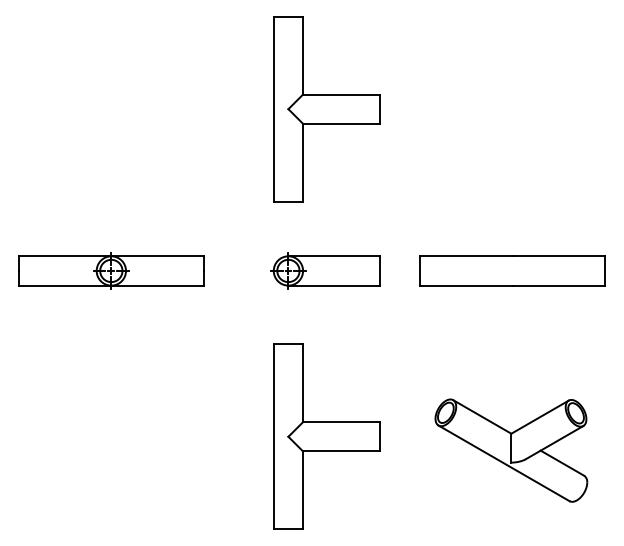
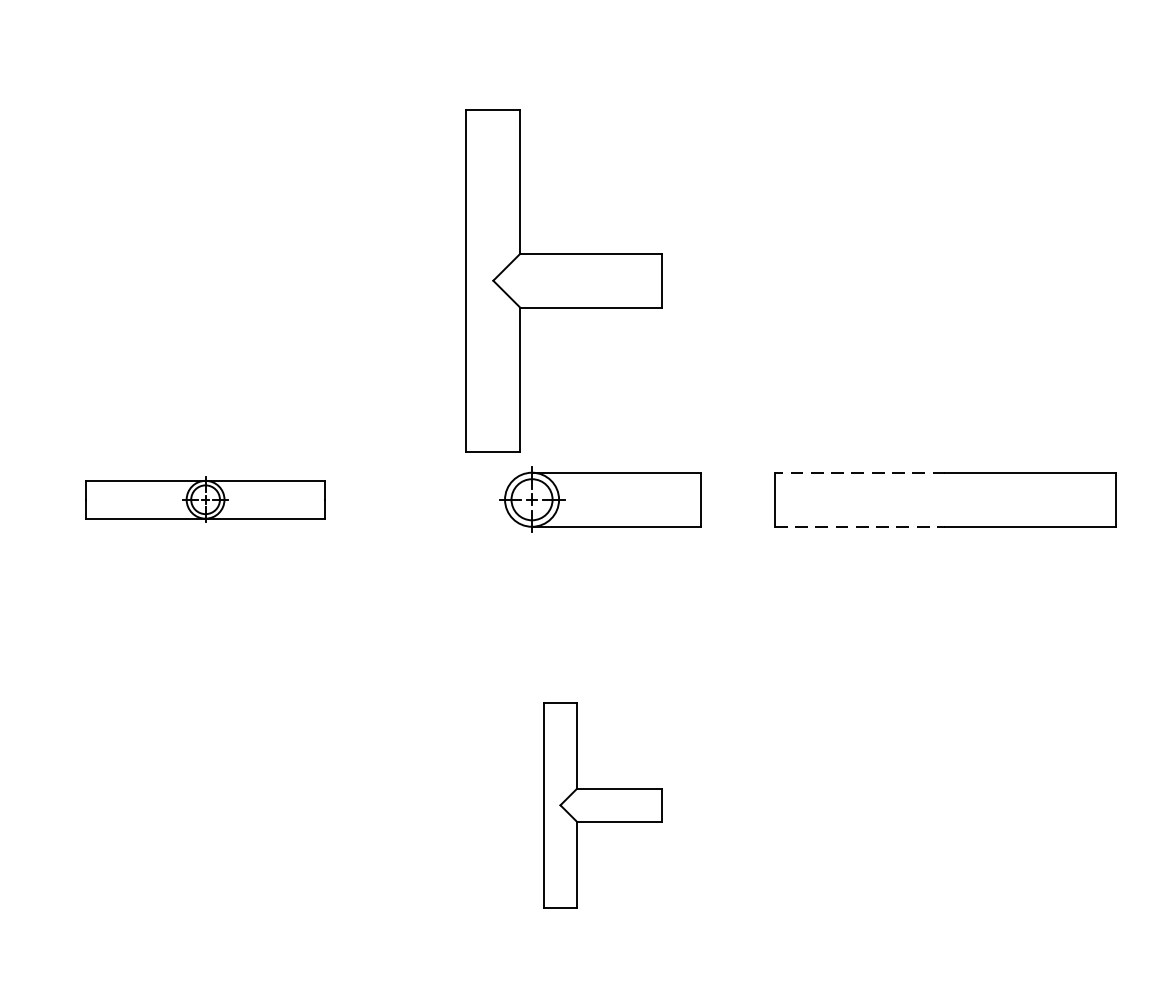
part: (326, 109) -> (563, 281), moved
line: (465, 256) -> (858, 473), solid -> dashed
part: (111, 270) -> (205, 498), size x0.7
line: (466, 285) -> (860, 526), solid -> dashed
part: (326, 436) -> (602, 804), size x0.6
part: (511, 450) -> (943, 830), removed

